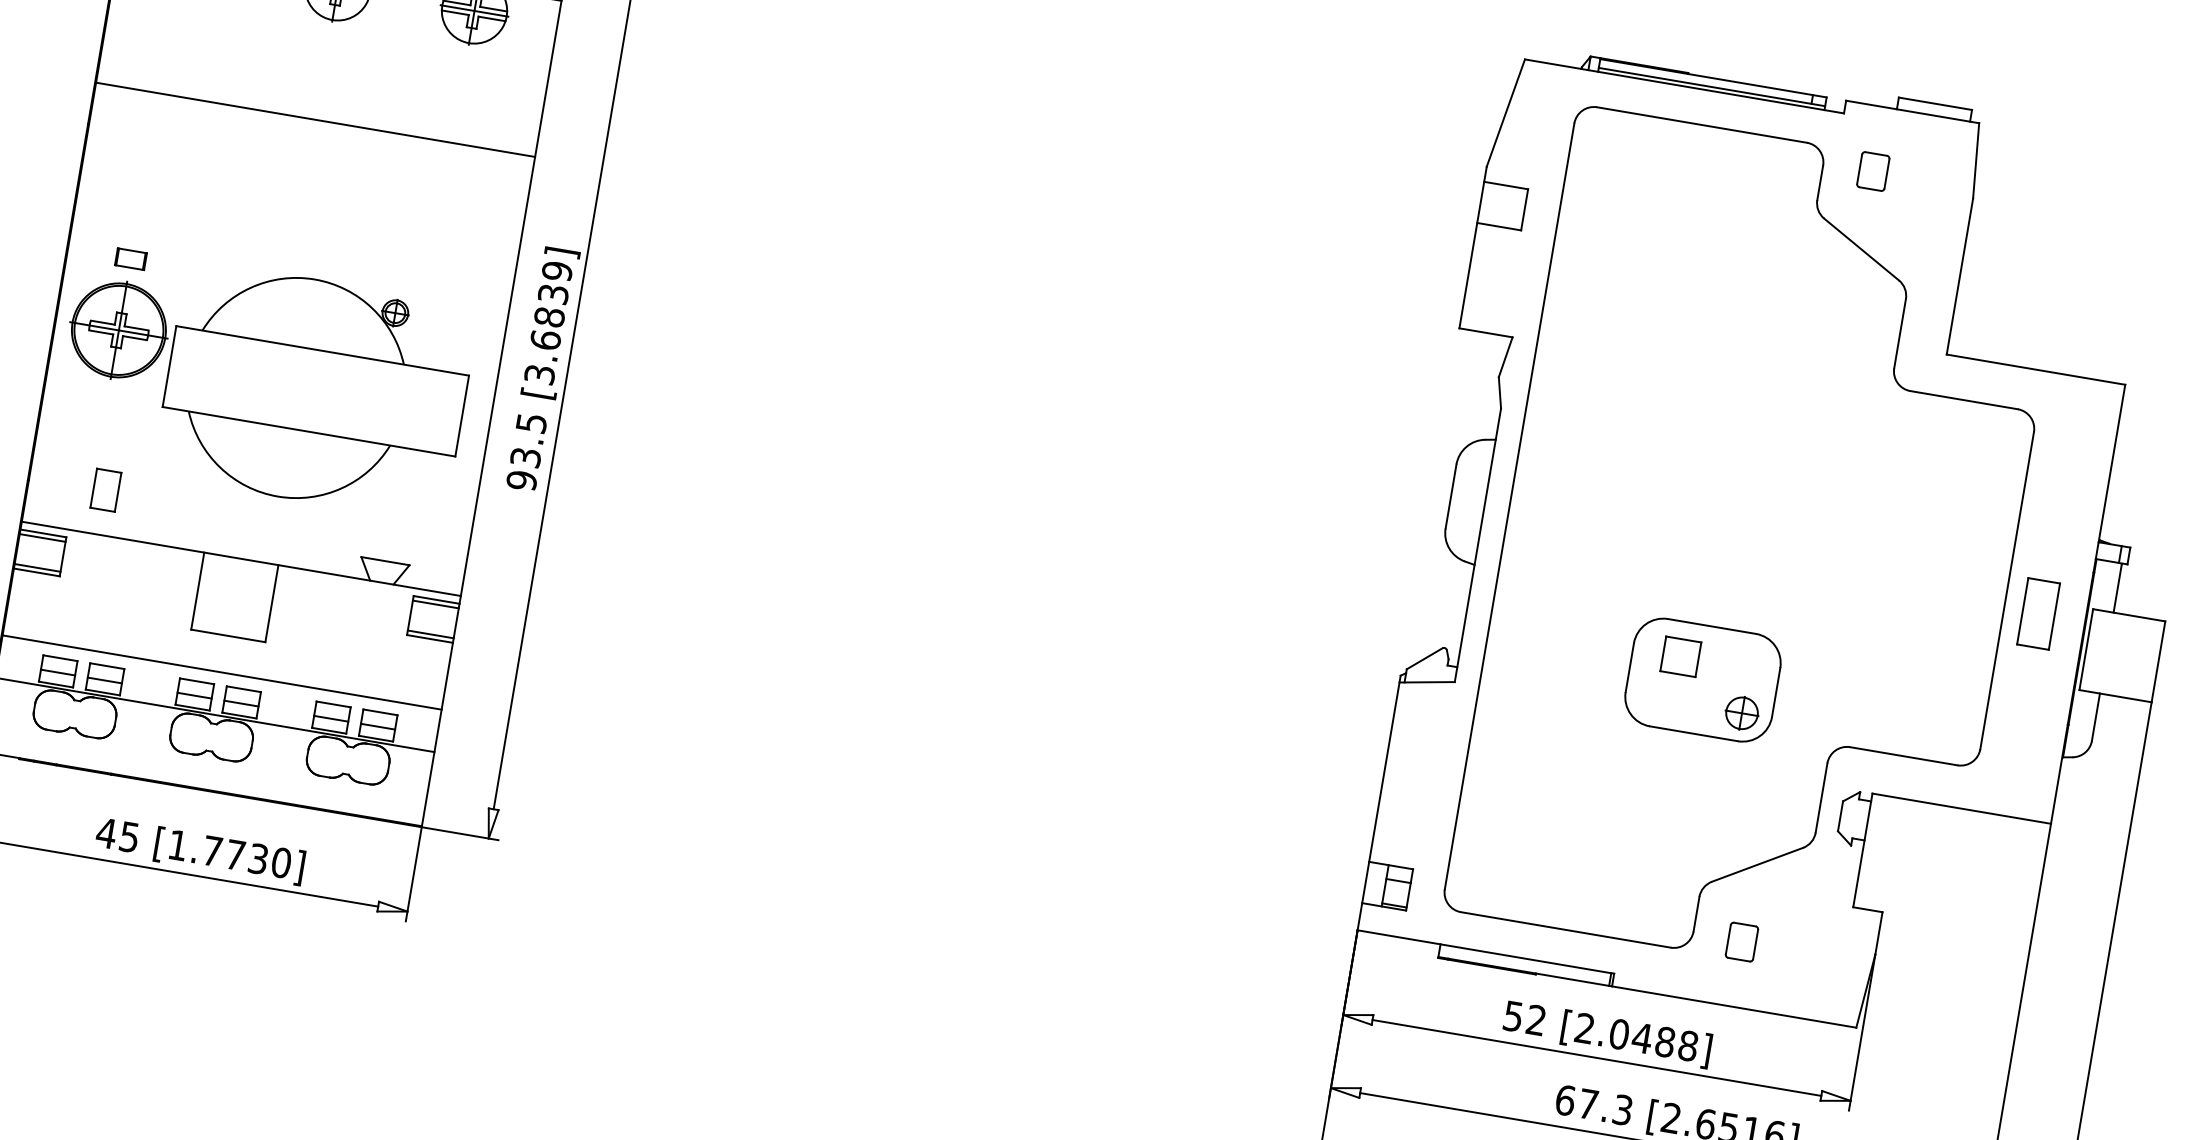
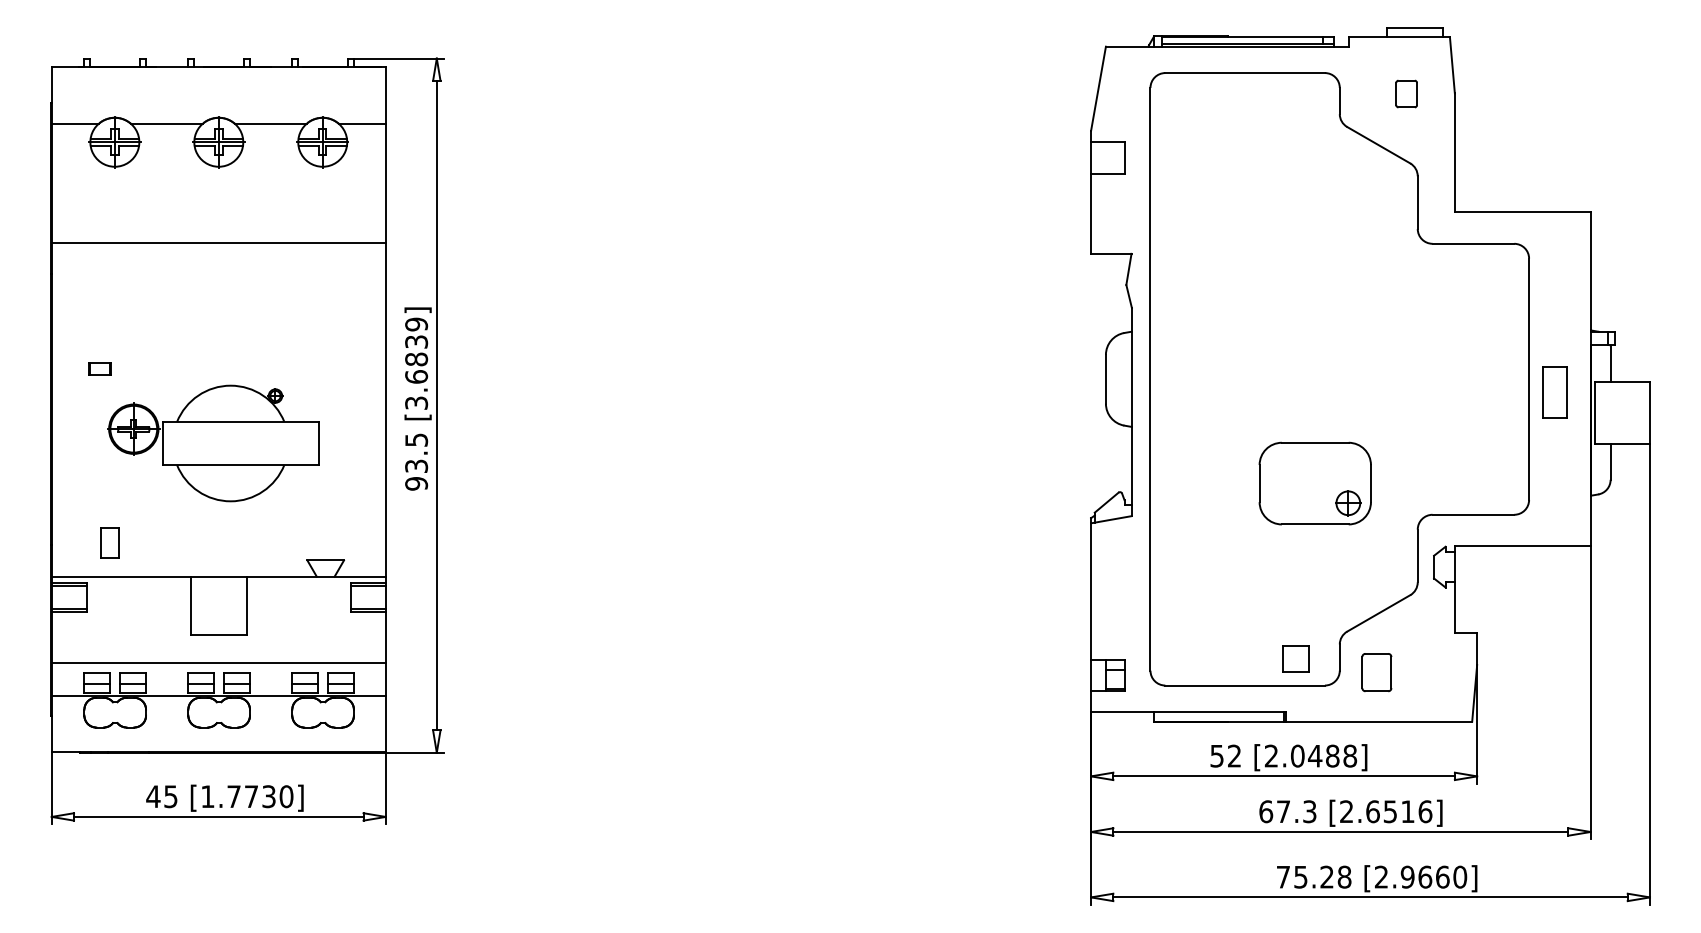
part: (1873, 170) -> (1406, 93), moved
part: (264, 382) -> (213, 443), size x0.7
part: (1680, 655) -> (1295, 658), moved
part: (1741, 941) -> (1376, 672), size x1.4

